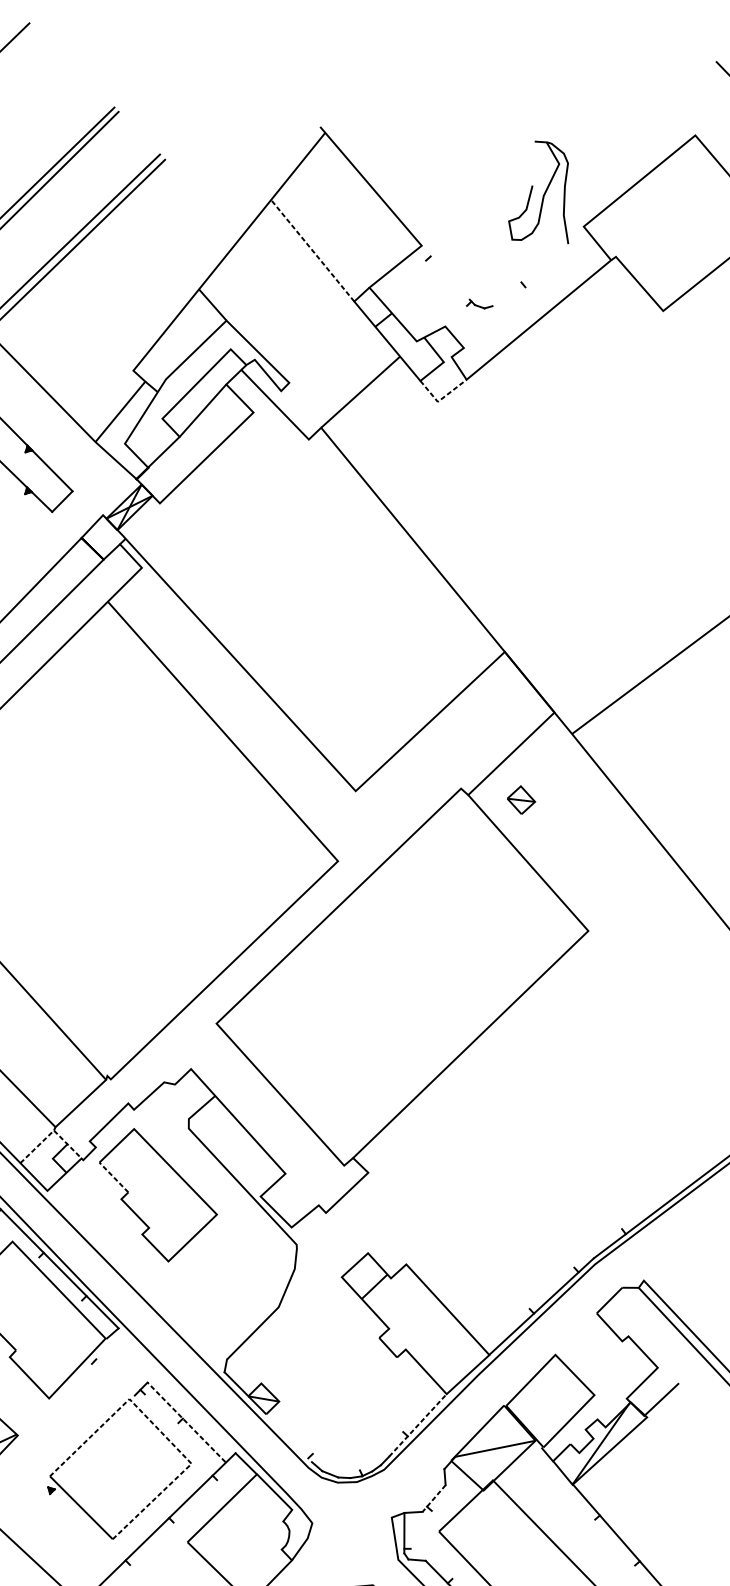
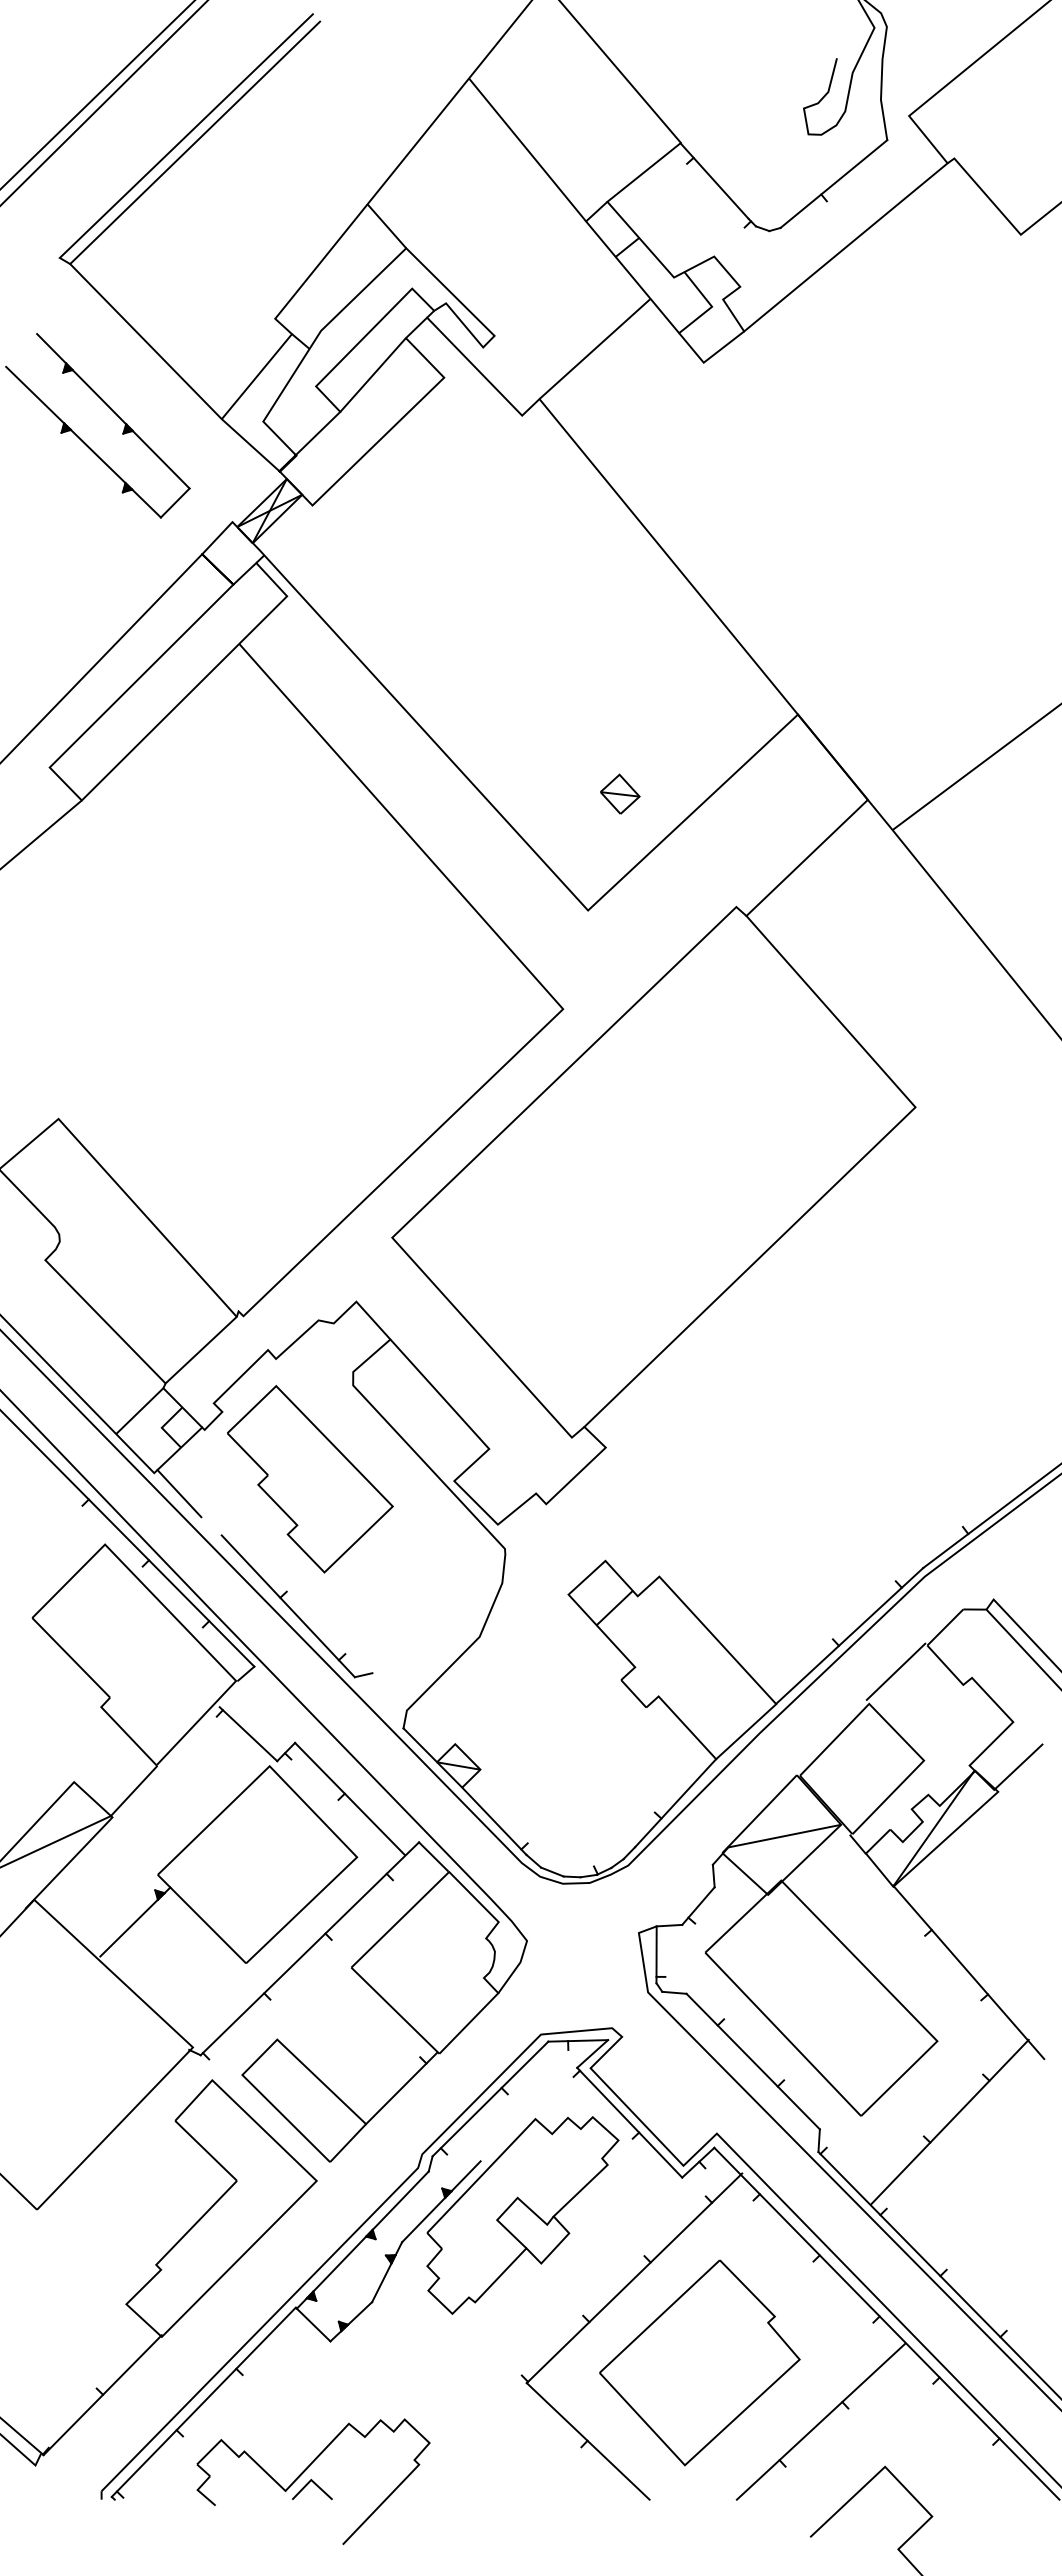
line: (312, 250) -> (527, 149), dashed -> solid
line: (445, 272) -> (714, 180), added
line: (530, 274) -> (833, 183), added
line: (441, 399) -> (708, 359), dashed -> solid
part: (521, 799) -> (620, 793), moved
line: (51, 1132) -> (160, 1391), dashed -> solid
line: (113, 1176) -> (247, 1453), dashed -> solid
line: (65, 1205) -> (179, 1493), added
part: (148, 1285) -> (296, 1606), added
line: (574, 1331) -> (895, 1671), added
line: (114, 1376) -> (248, 1734), added
line: (32, 1417) -> (133, 1791), added
line: (186, 1422) -> (349, 1798), dashed -> solid
line: (417, 1425) -> (675, 1803), dashed -> solid
line: (159, 1430) -> (312, 1810), dashed -> solid
line: (289, 1437) -> (494, 1820), added
line: (434, 1498) -> (698, 1906), dashed -> solid
line: (34, 1509) -> (135, 1921), added

